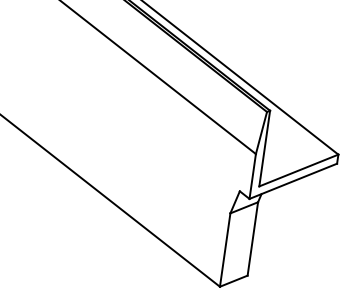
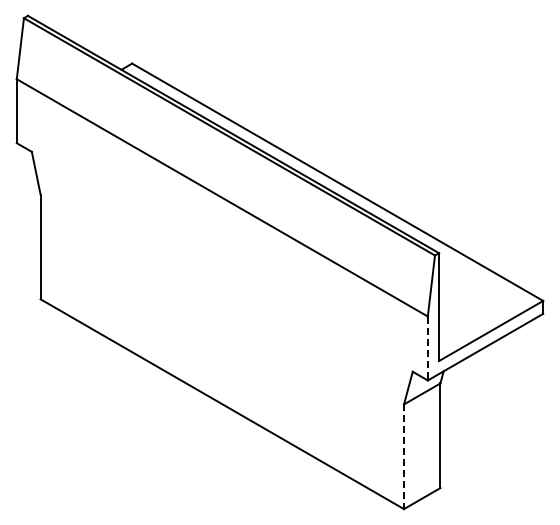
line: (252, 176) -> (427, 348), solid -> dashed
line: (225, 250) -> (404, 457), solid -> dashed

